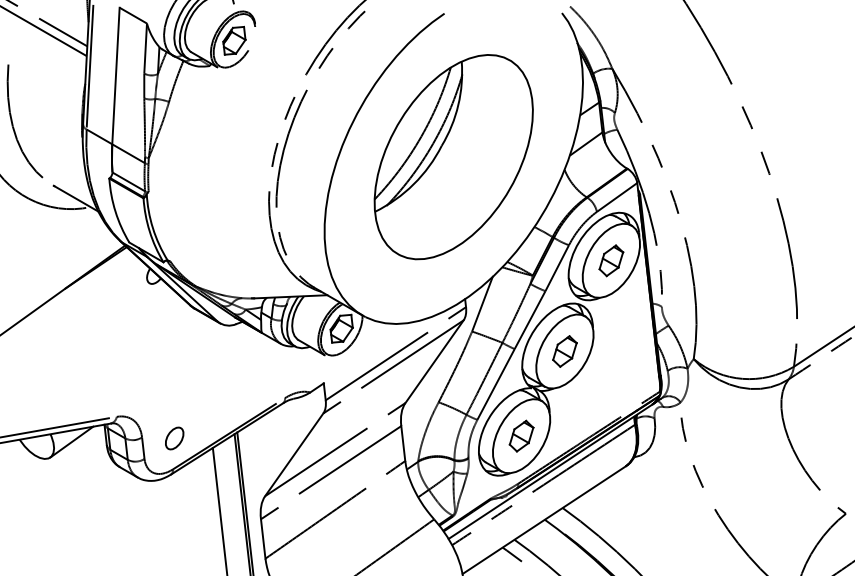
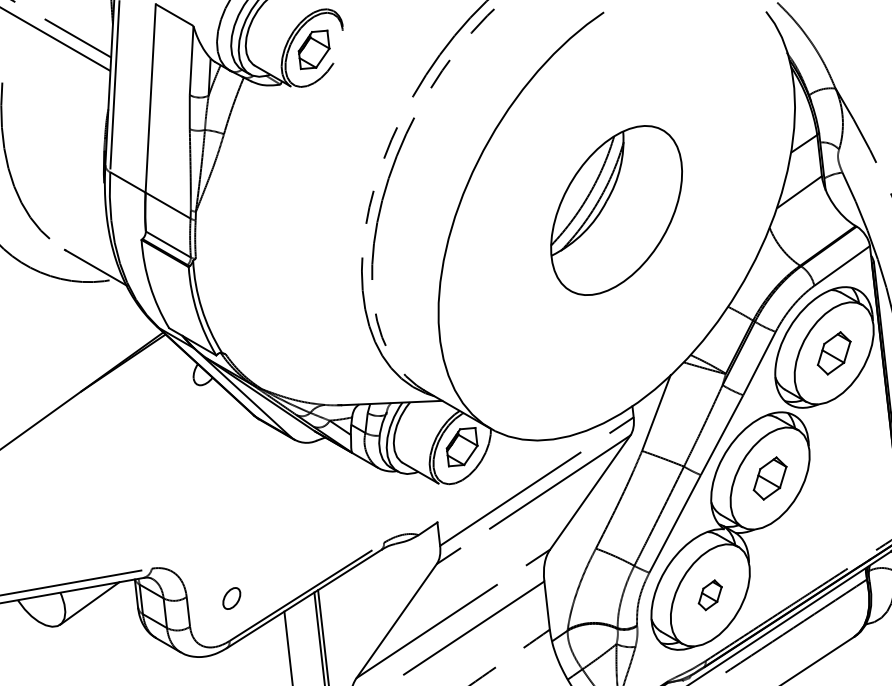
part: (453, 157) -> (616, 210), size x0.6
part: (521, 435) -> (710, 594), size x0.7
part: (174, 438) -> (231, 598), size x0.7

